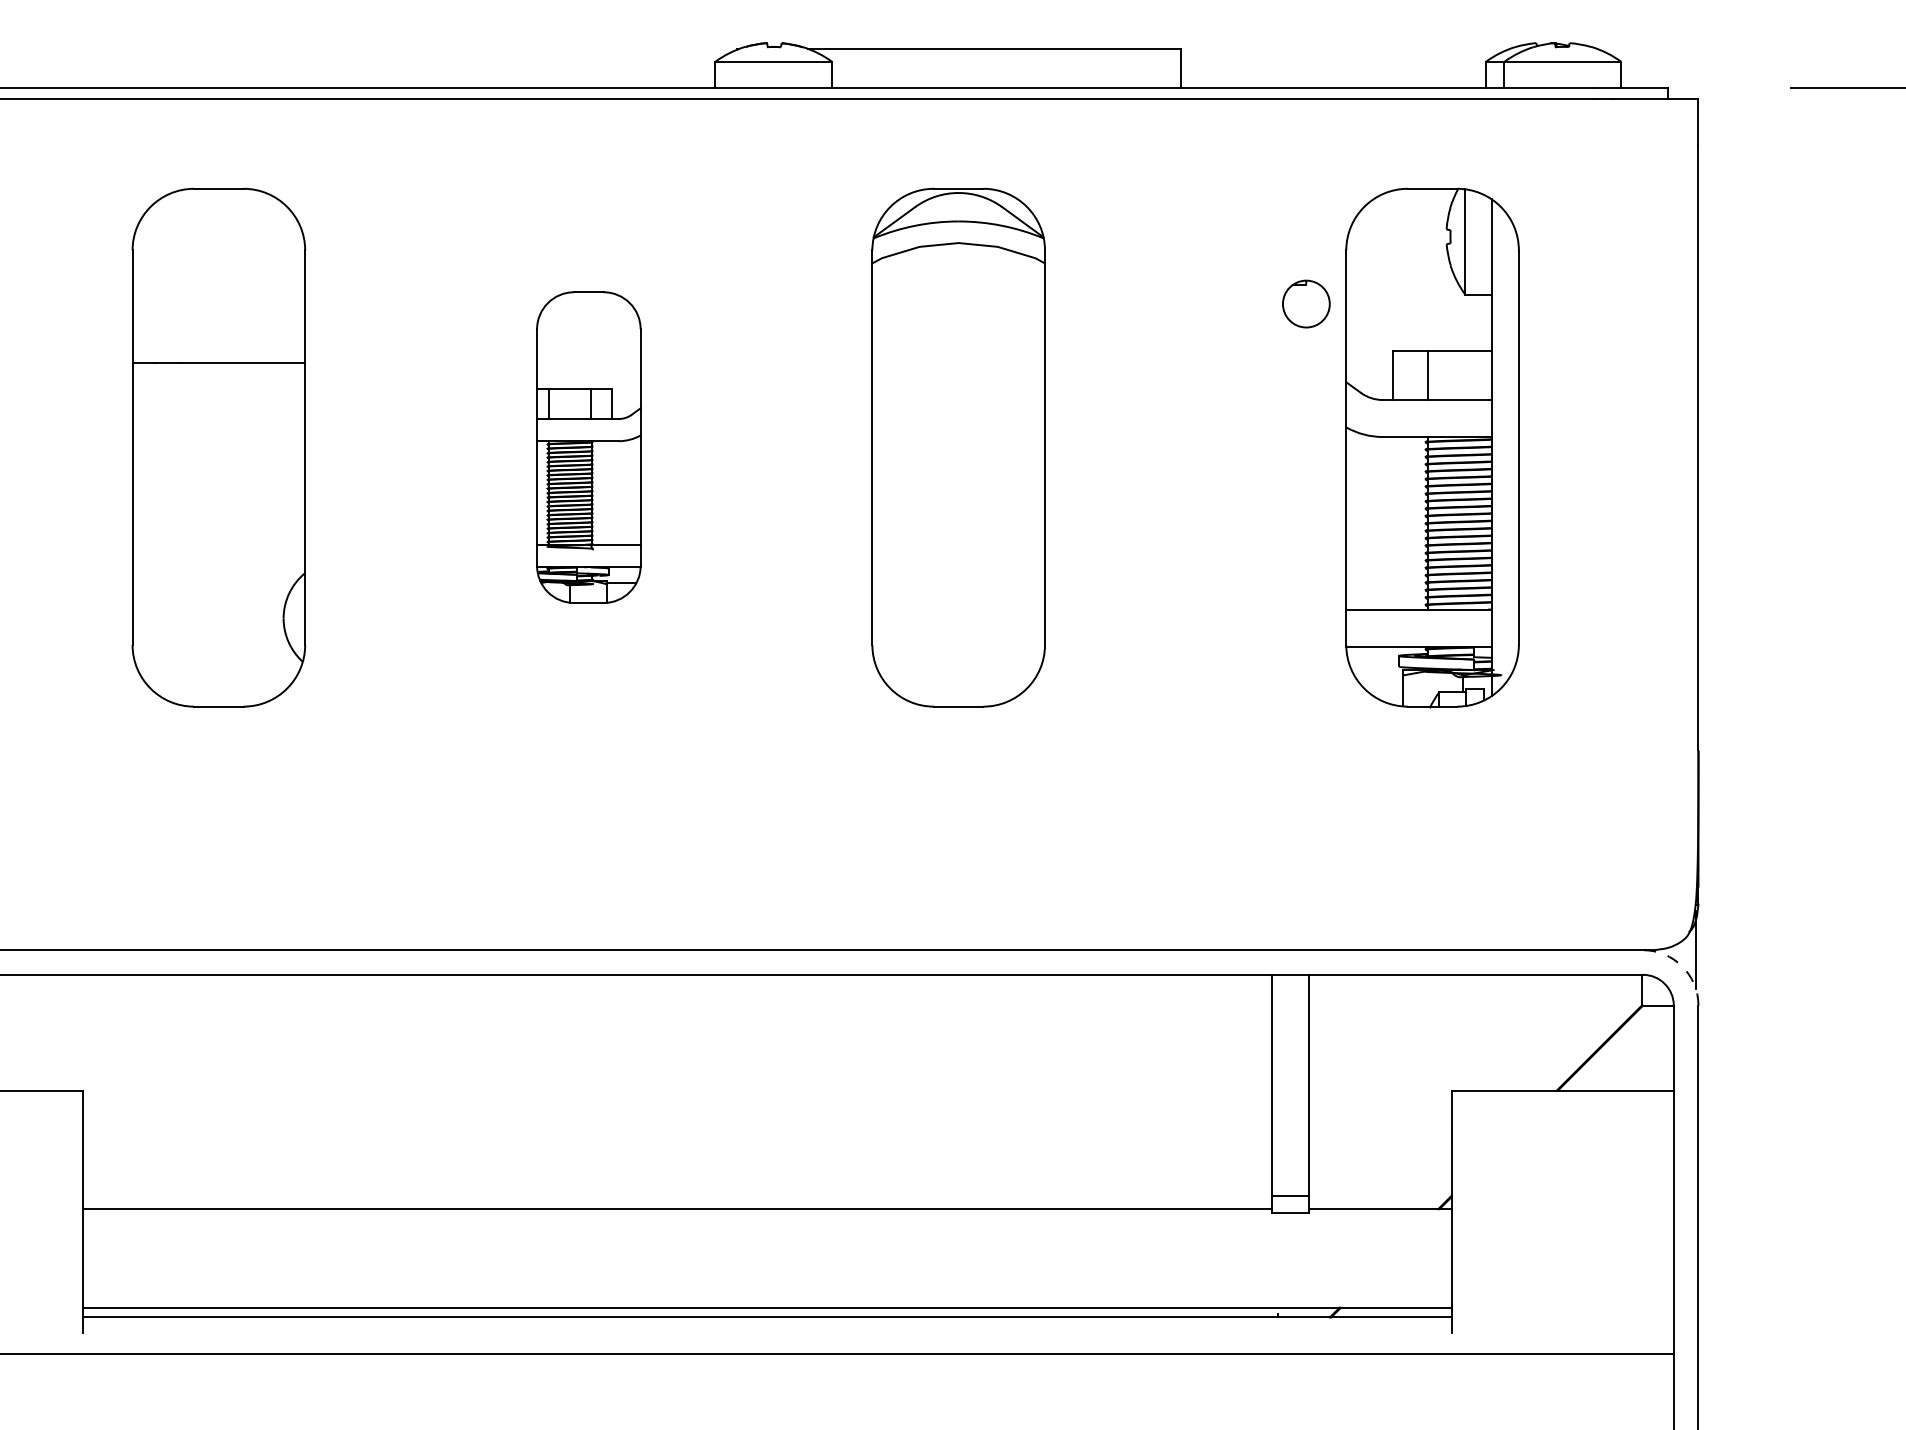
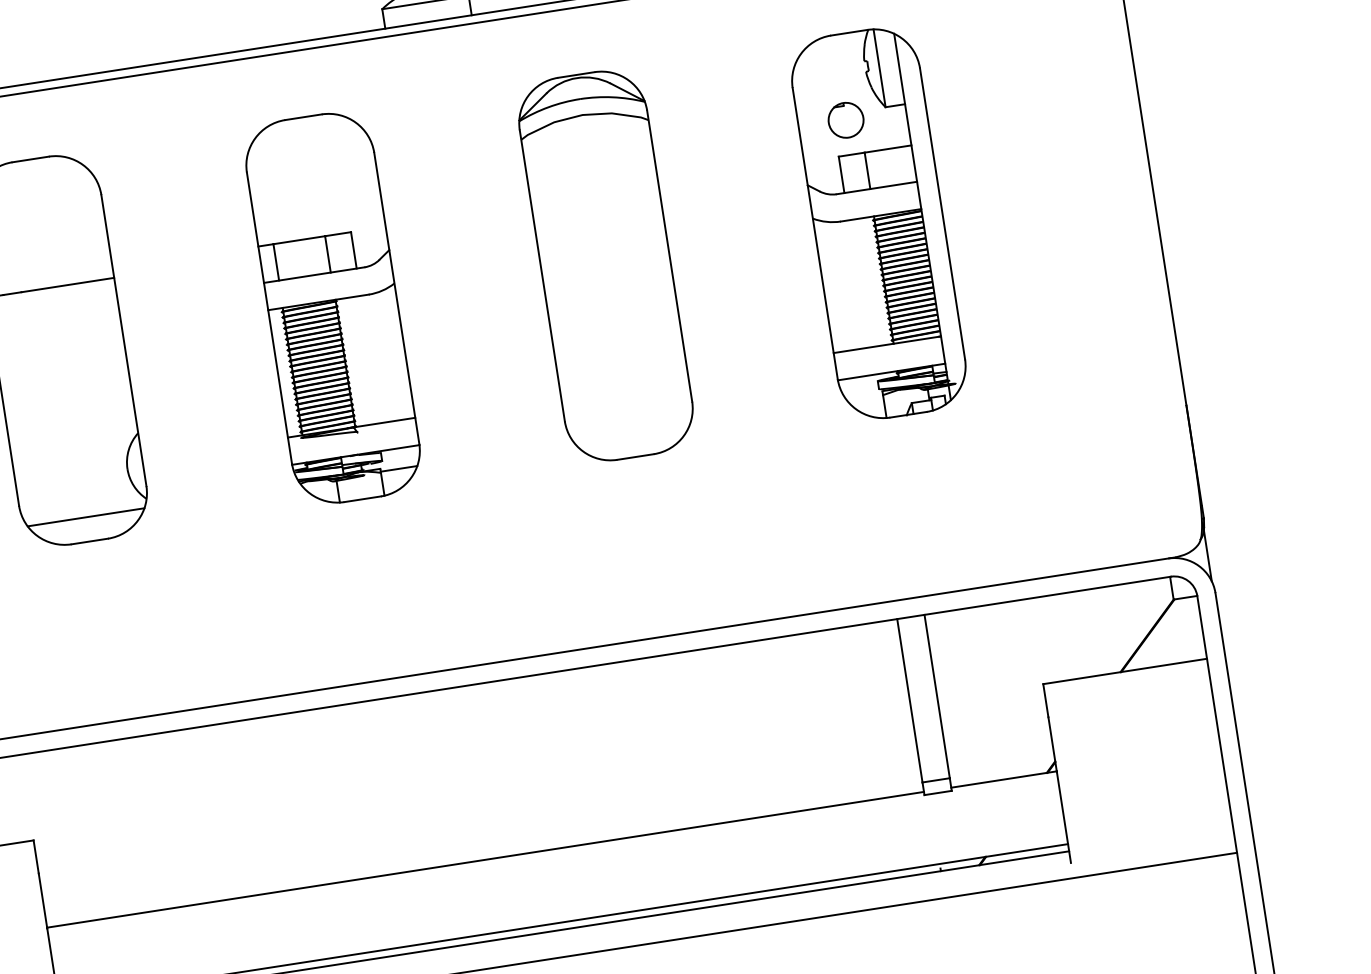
part: (588, 447) -> (332, 308), size x1.67
part: (1432, 447) -> (878, 223), moved
line: (218, 673) -> (85, 517), added
arc: (1682, 966) -> (1199, 566), dashed -> solid

